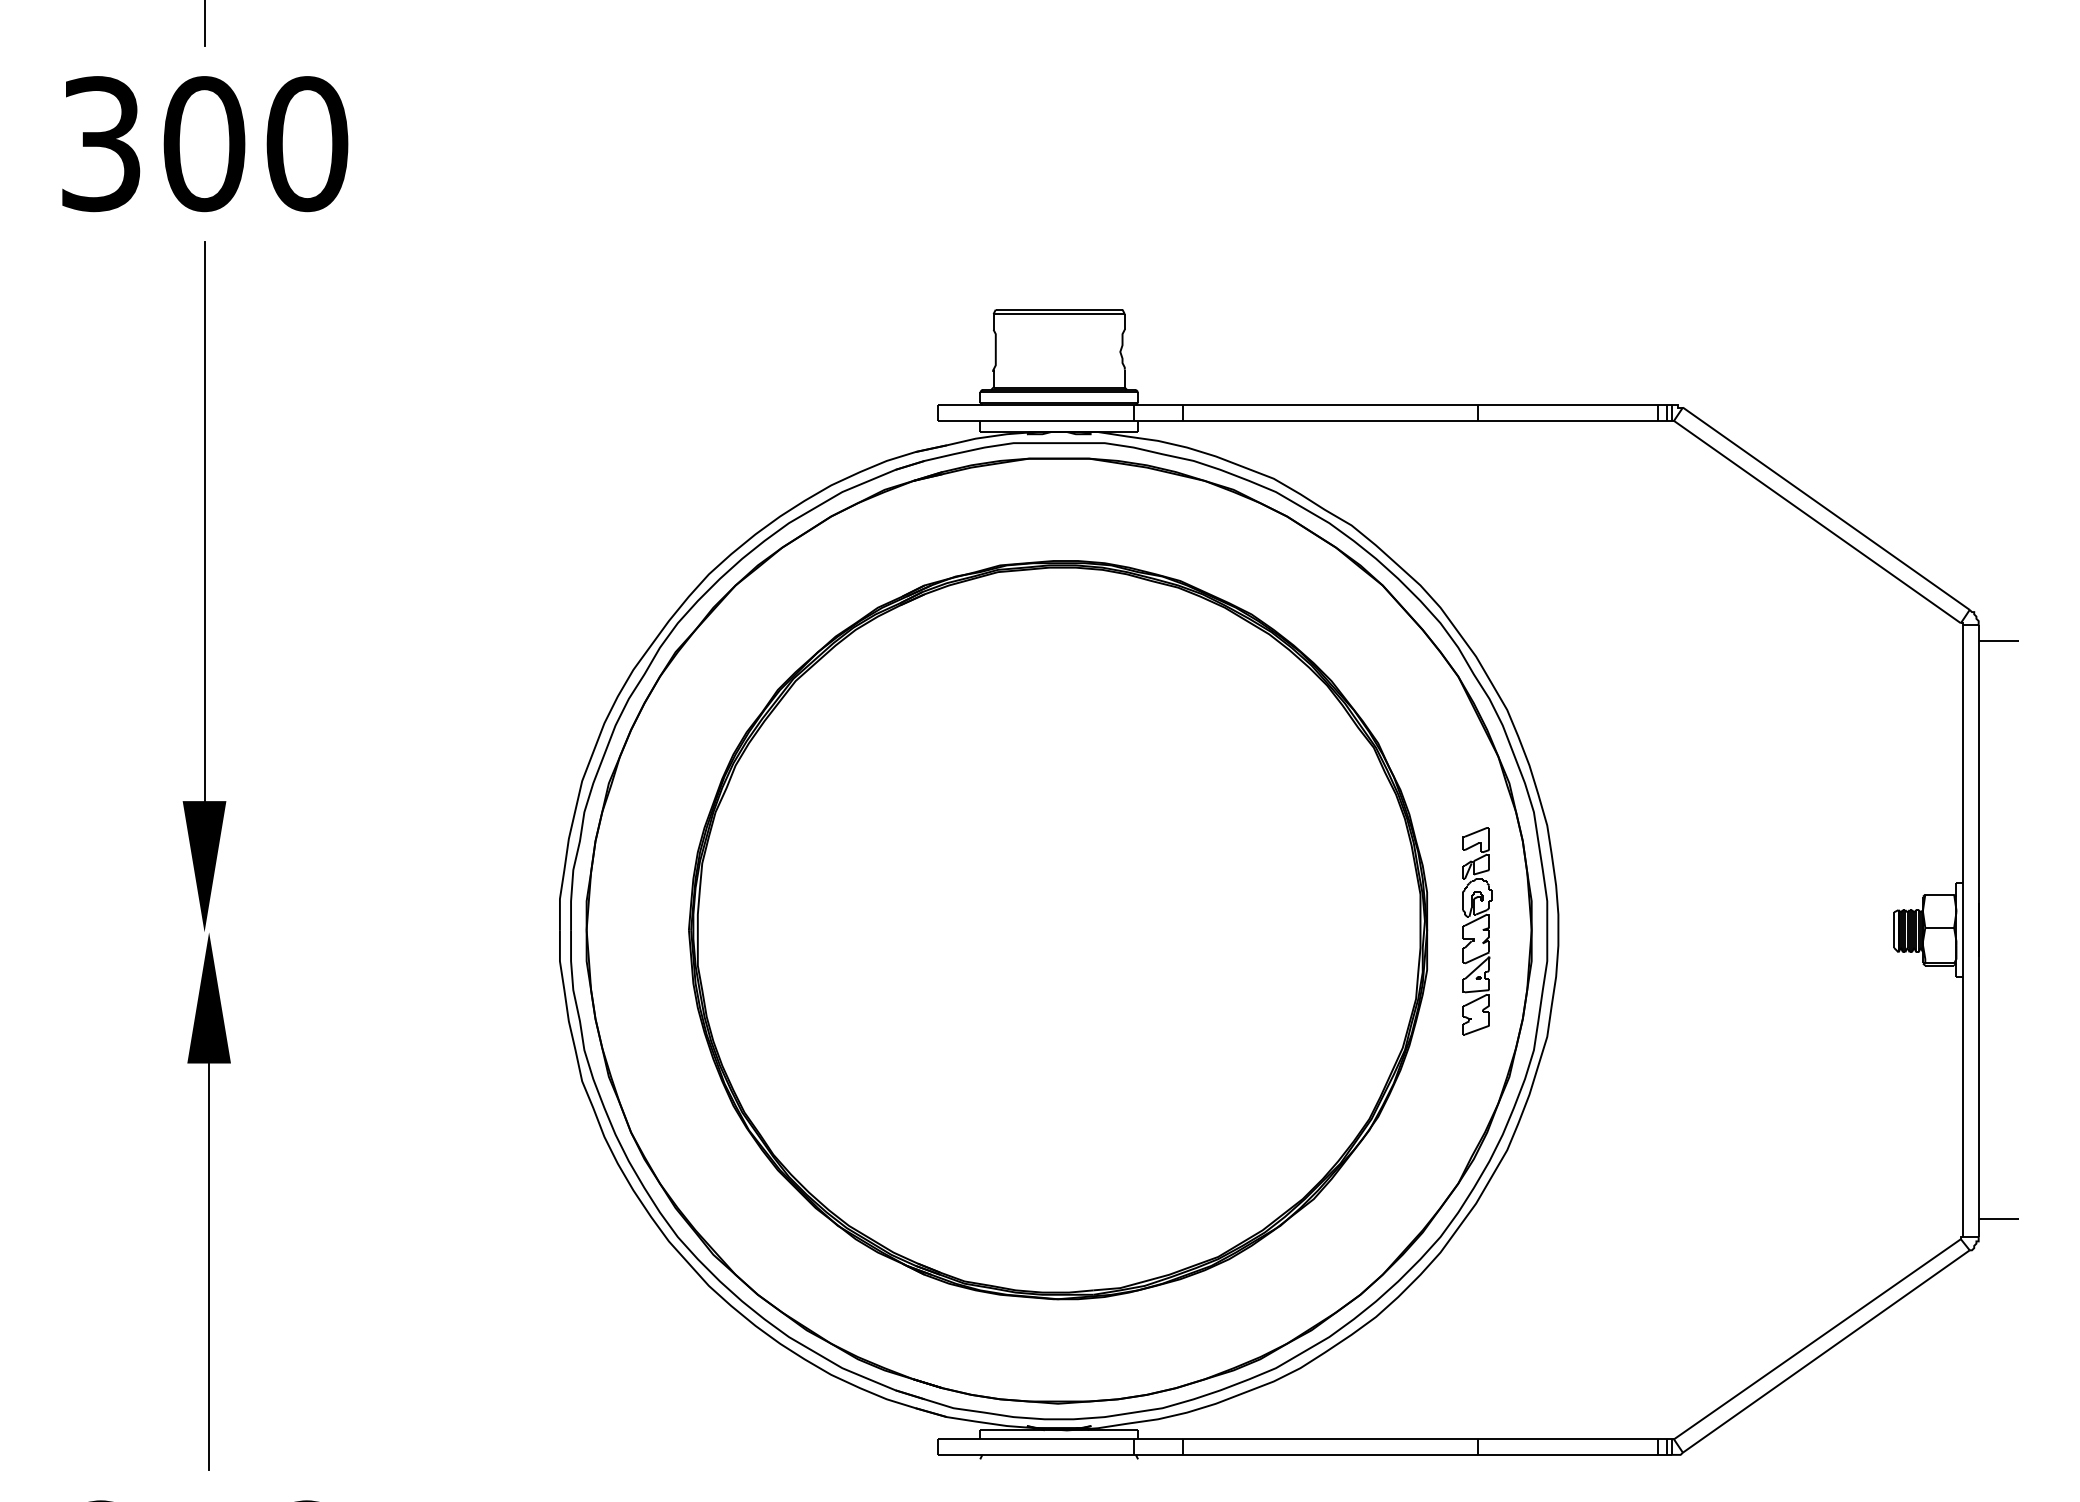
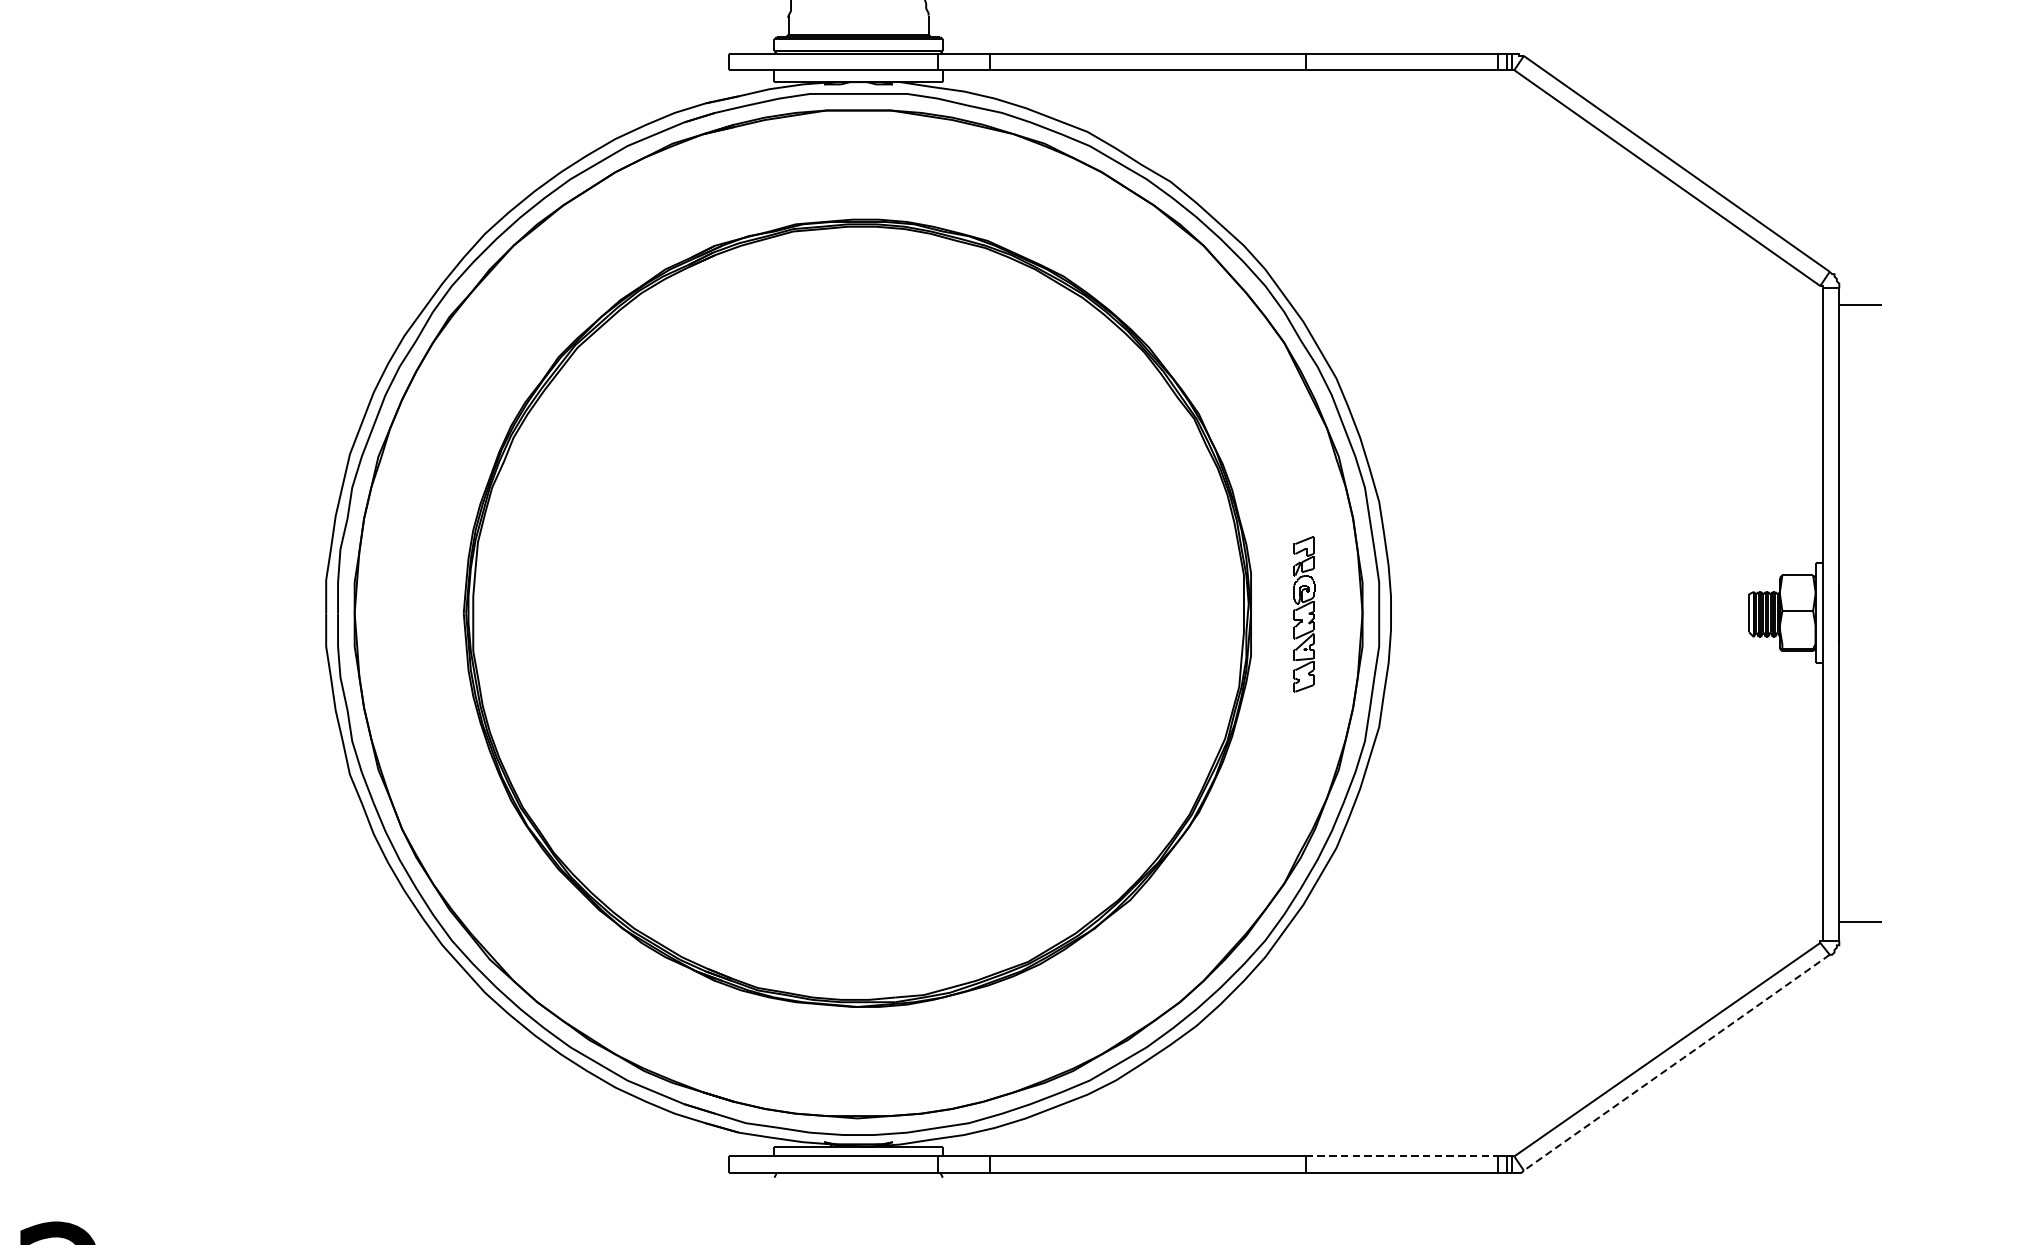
part: (1477, 931) -> (1304, 614), size x0.7
line: (1826, 1351) -> (1676, 1062), solid -> dashed
line: (1568, 1439) -> (1401, 1156), solid -> dashed

